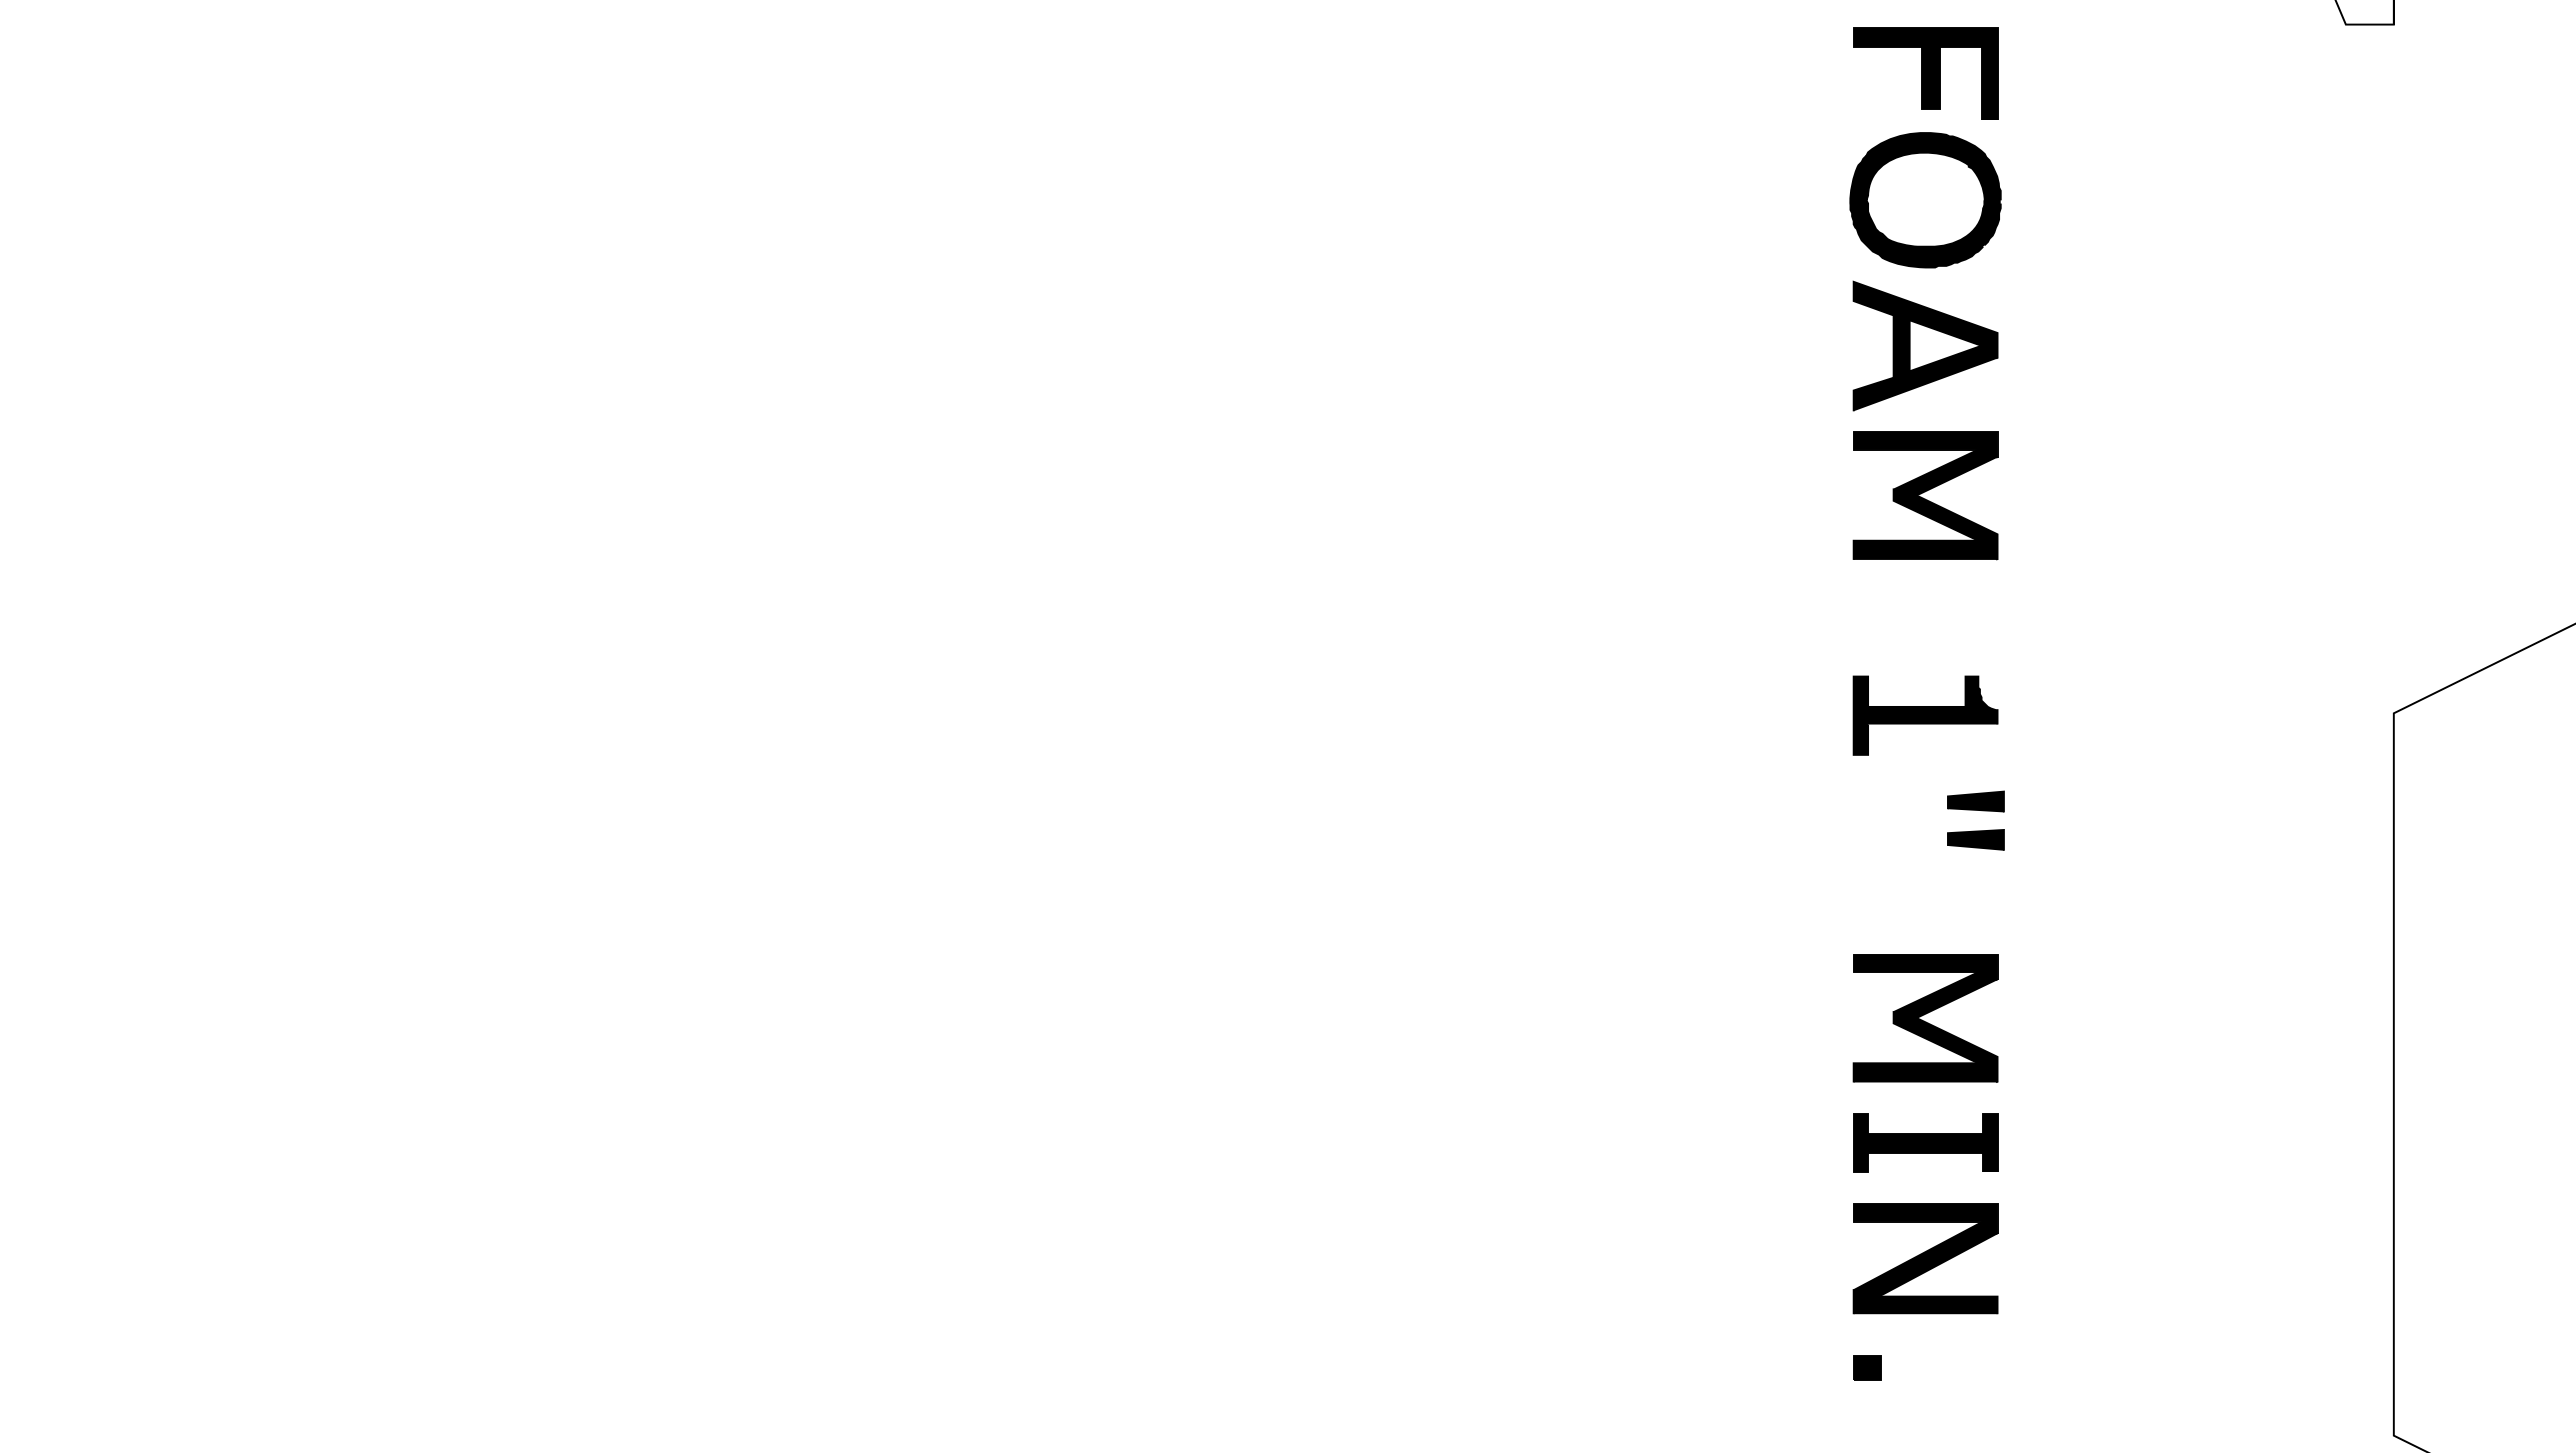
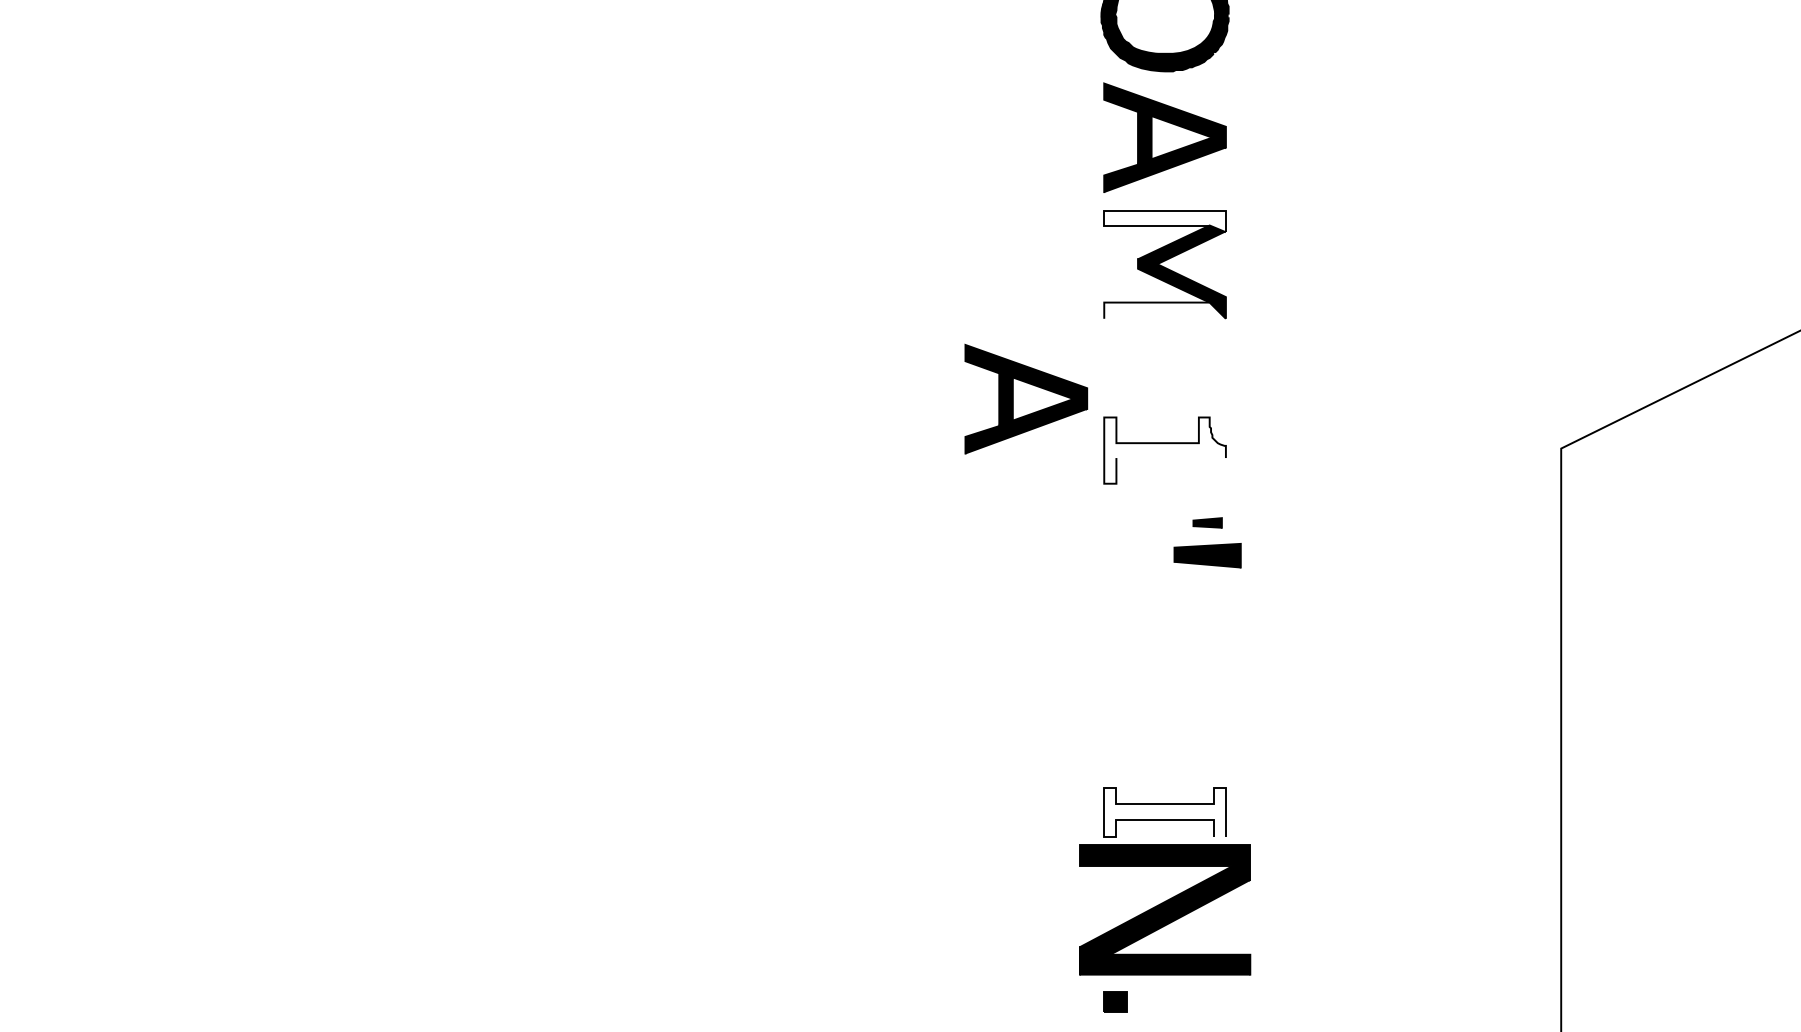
fill: (1925, 444) -> (1164, 221), removed
fill: (1925, 549) -> (1164, 309), removed
part: (1761, 654) -> (1026, 398), added
fill: (1925, 715) -> (1164, 450), removed
part: (1975, 801) -> (1207, 523), size x0.6
part: (1975, 839) -> (1207, 555), size x1.4
part: (1925, 1018) -> (1164, 706), removed
fill: (1925, 1142) -> (1164, 811), removed
part: (1925, 1258) -> (1164, 909), size x1.4

